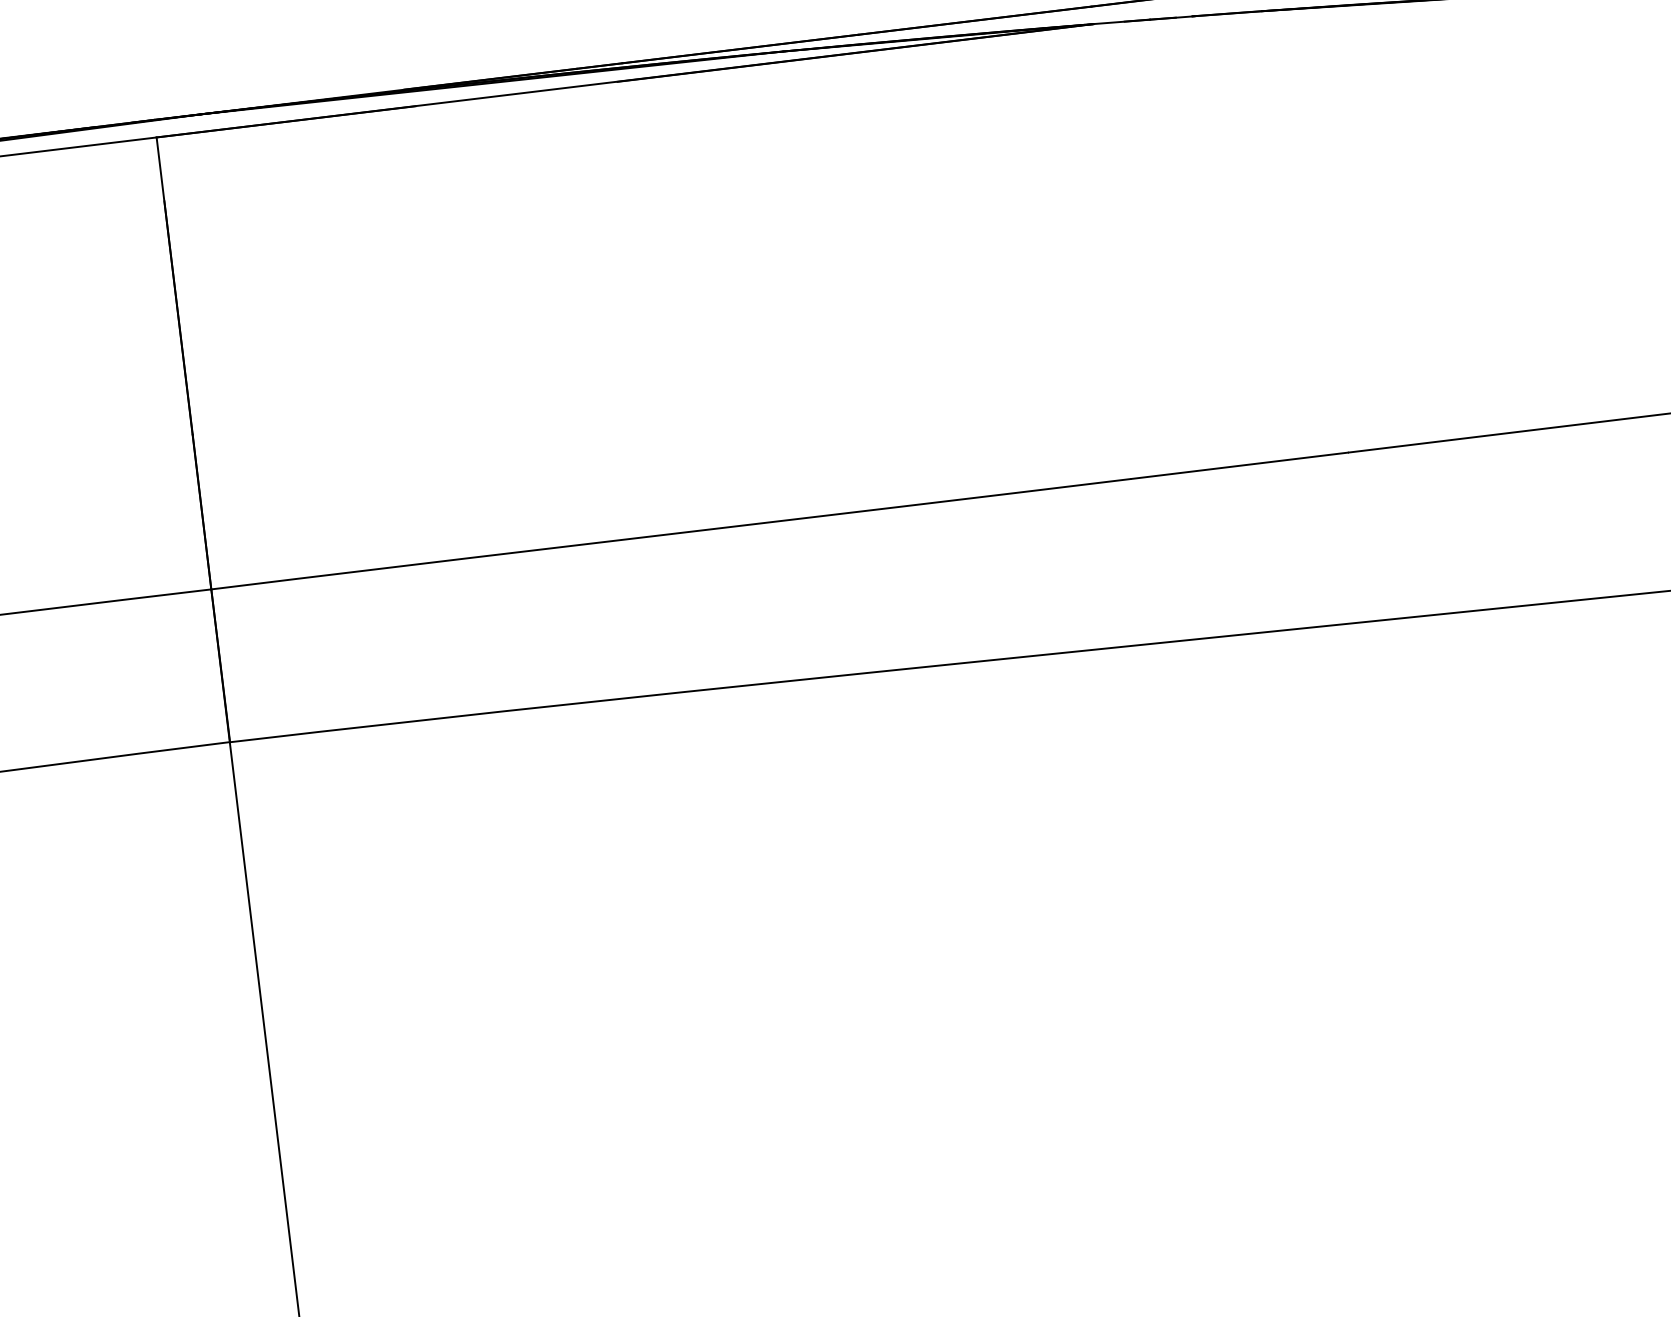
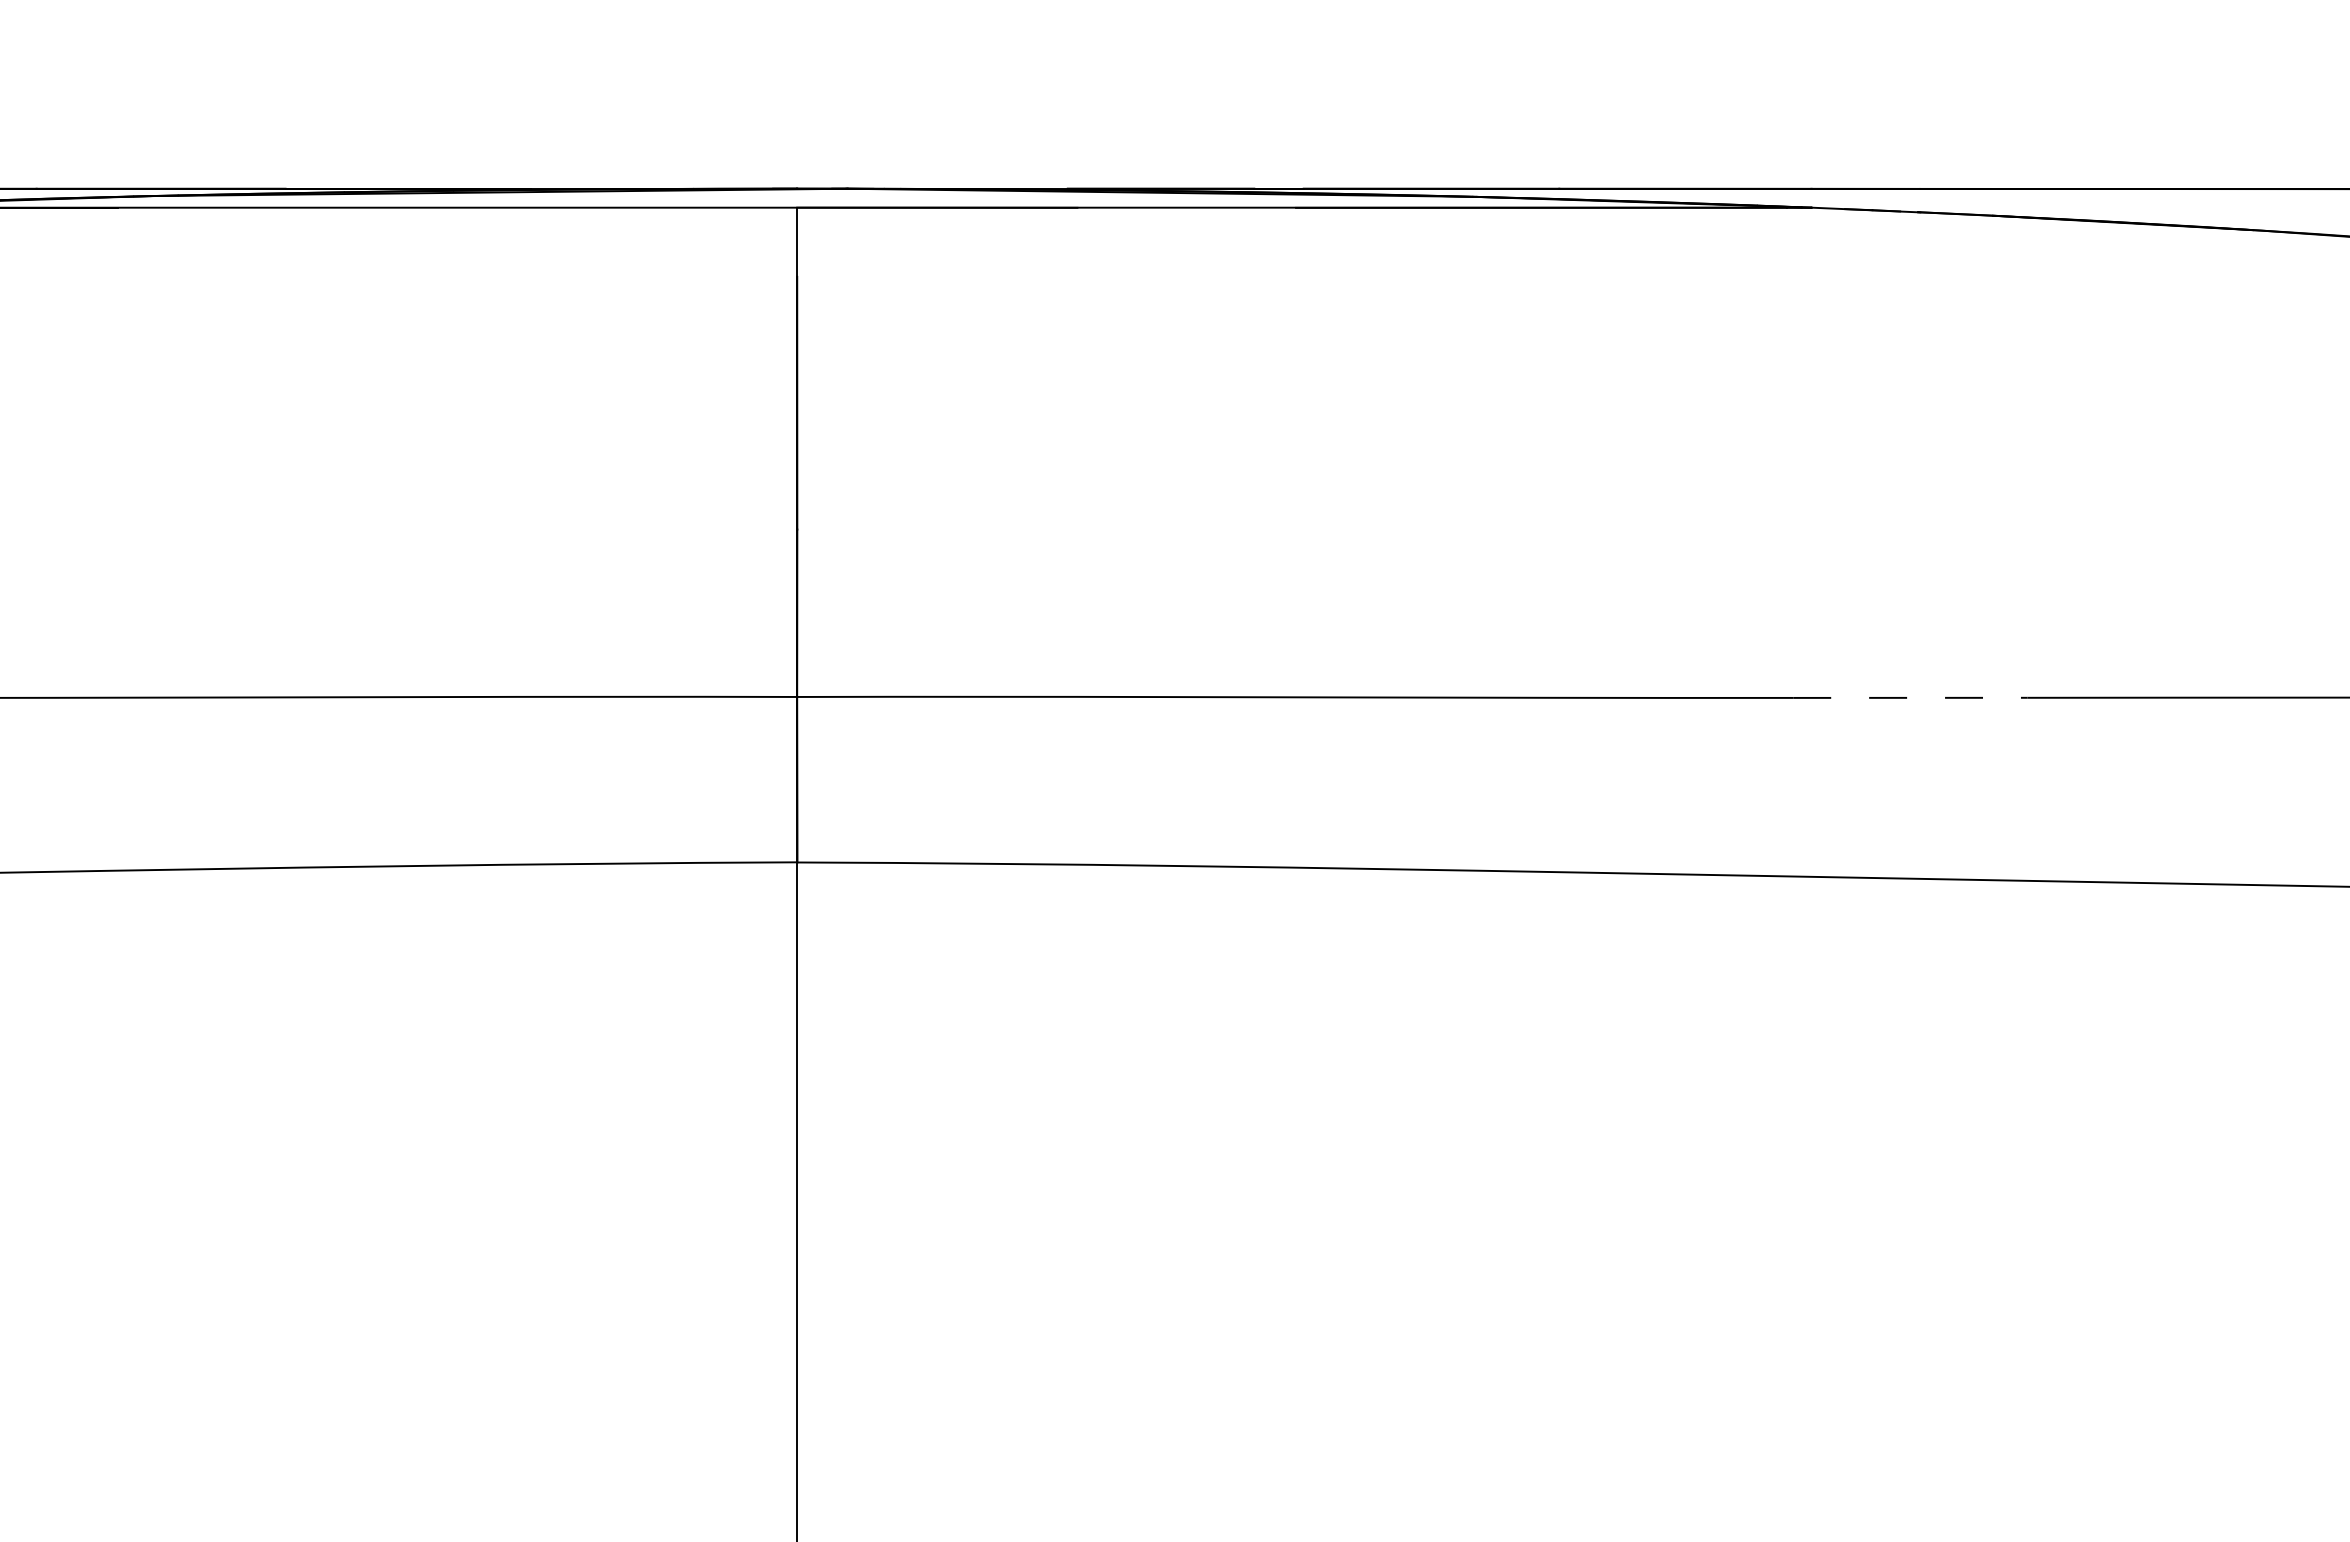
line: (1239, 465) -> (1910, 697), solid -> dashed

